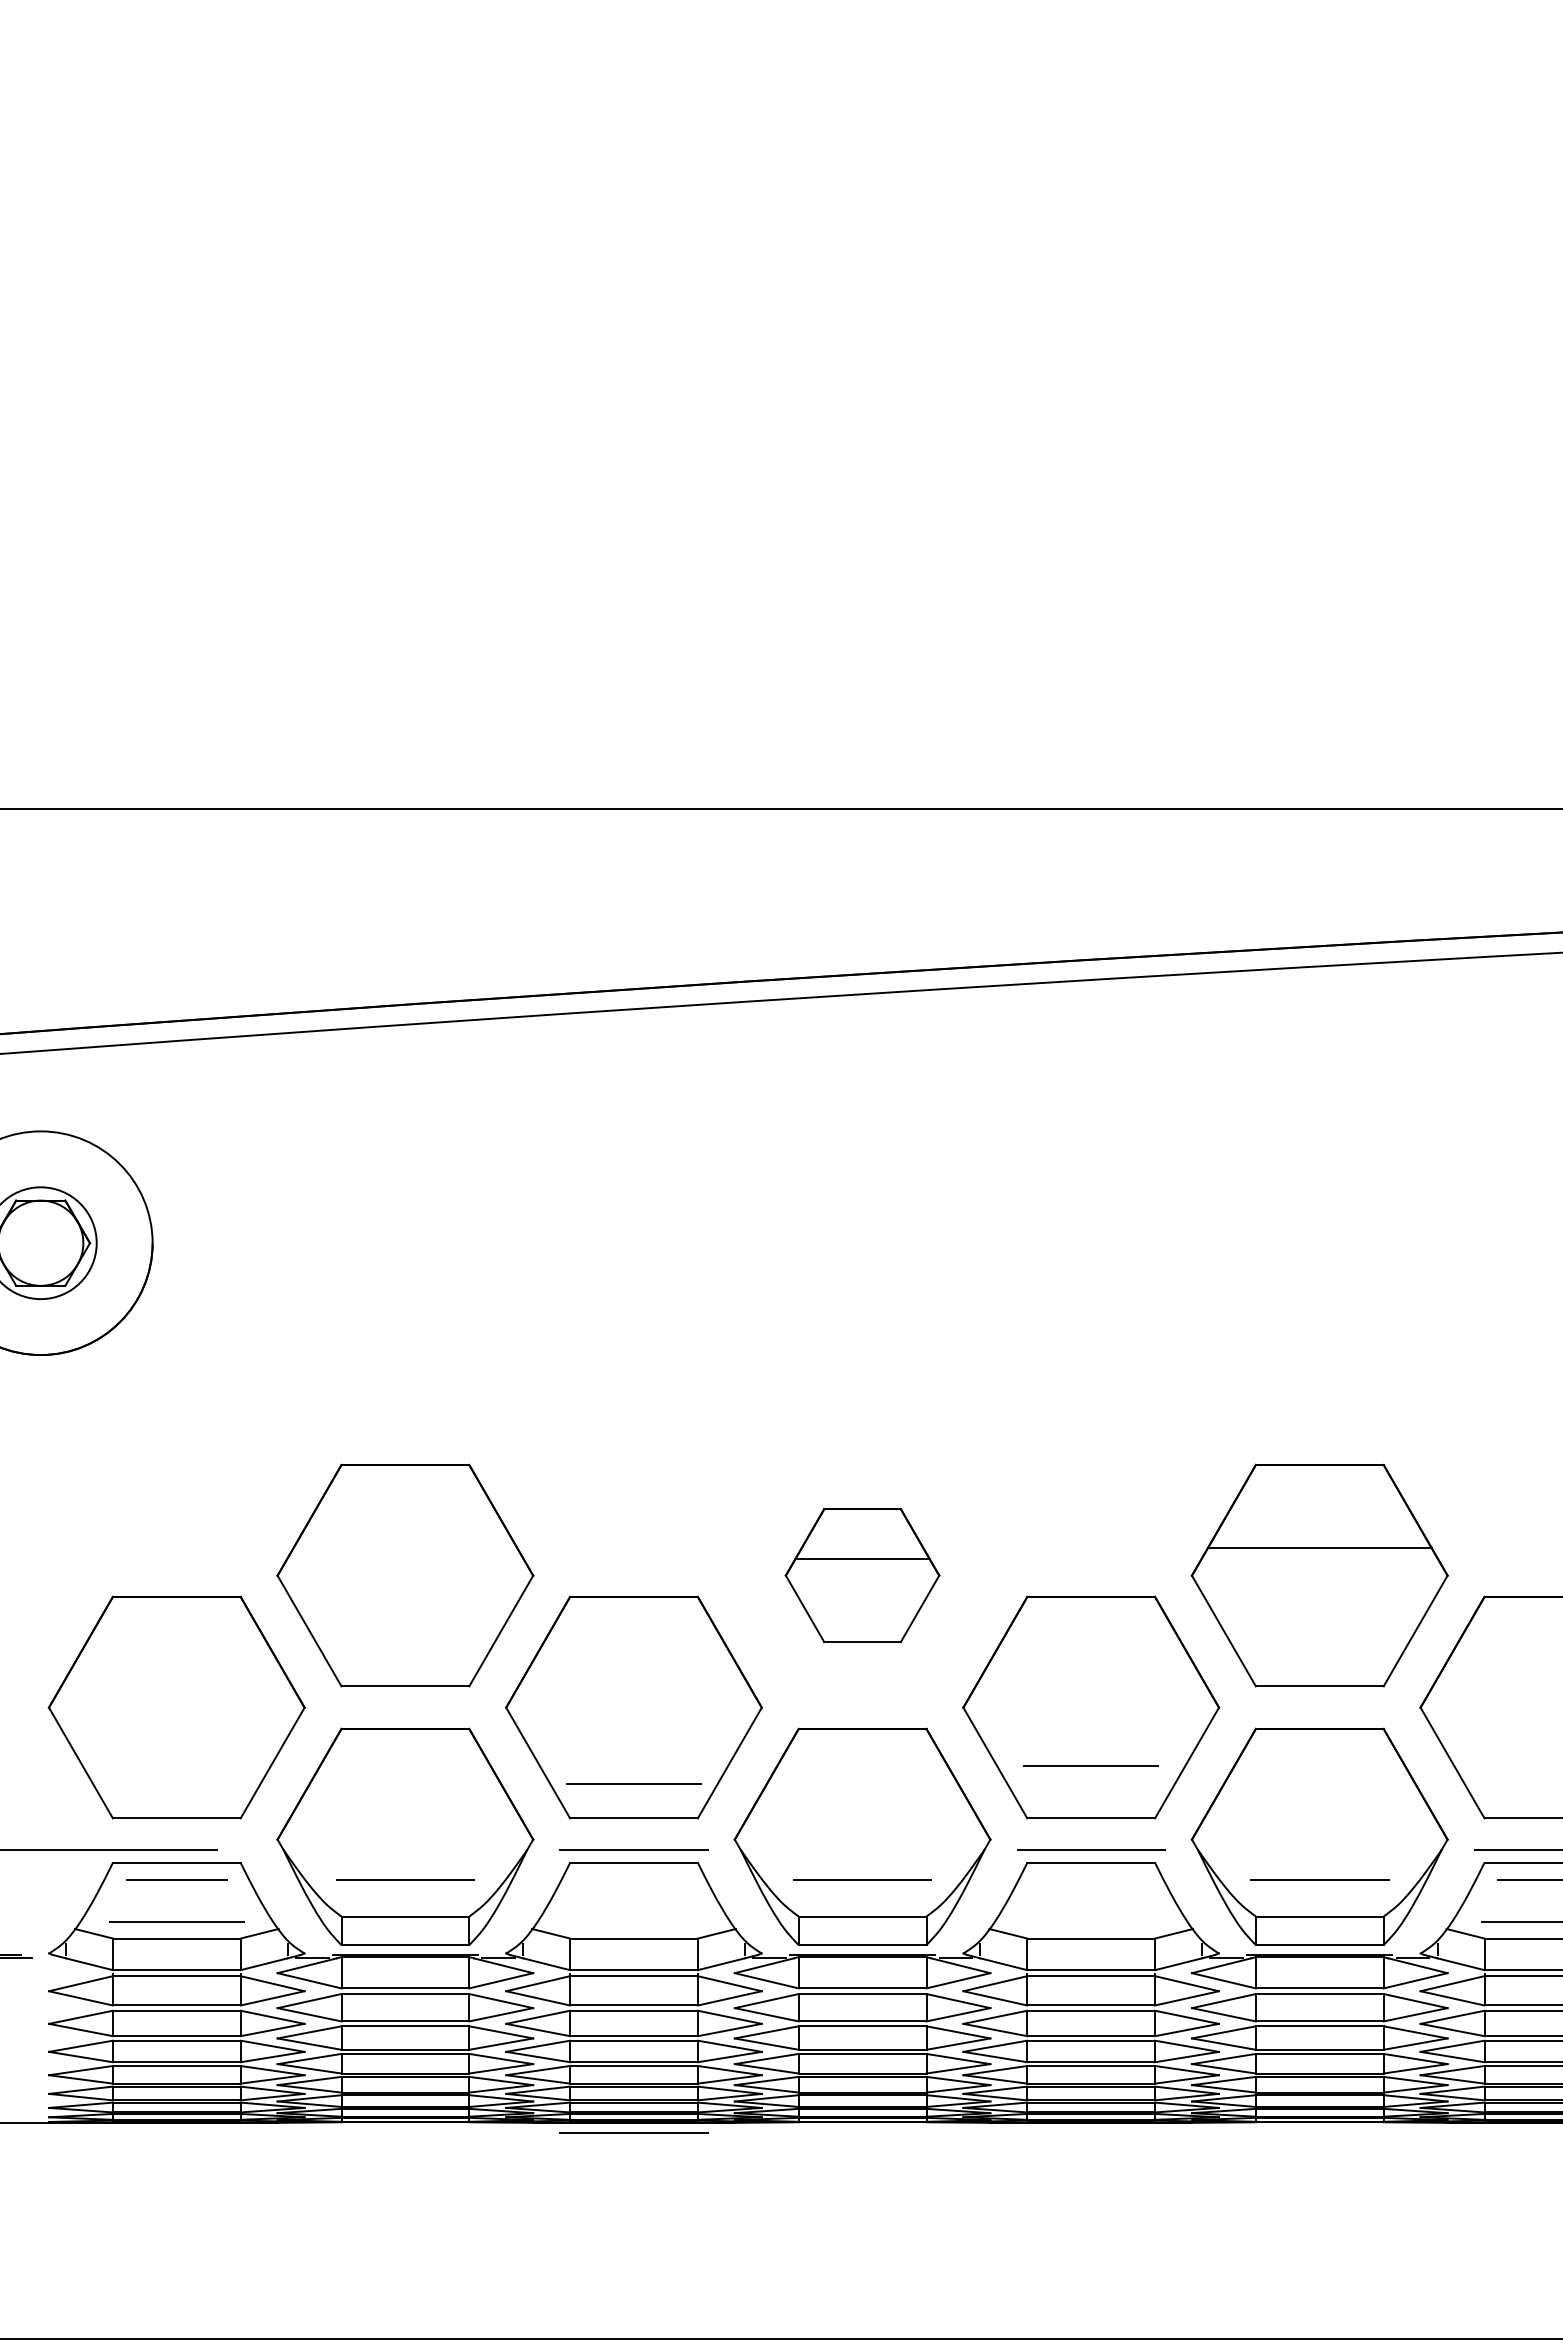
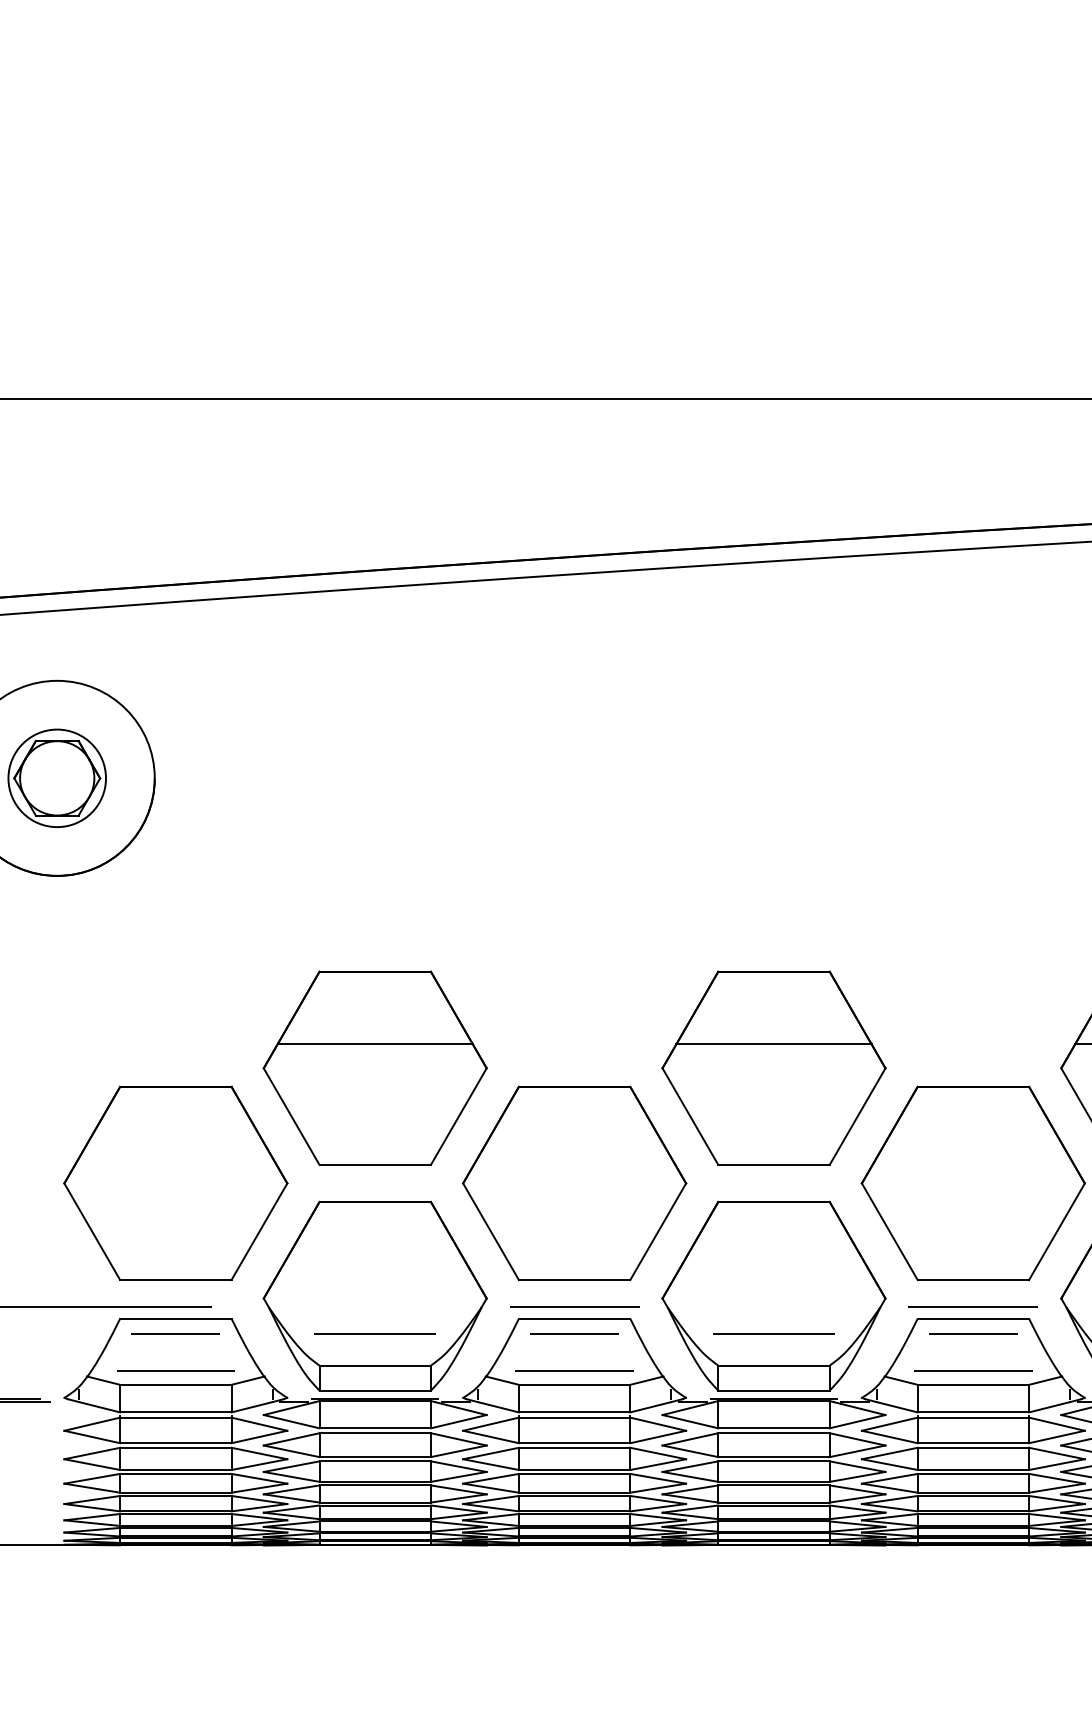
line: (405, 1548) -> (375, 1044), added
part: (862, 1575) -> (773, 1068), size x1.67
line: (1090, 1765) -> (972, 1369), moved
line: (633, 1783) -> (574, 1369), moved
line: (633, 1880) -> (574, 1334), added
line: (1091, 1880) -> (973, 1334), added
line: (633, 2132) -> (574, 1553), removed

